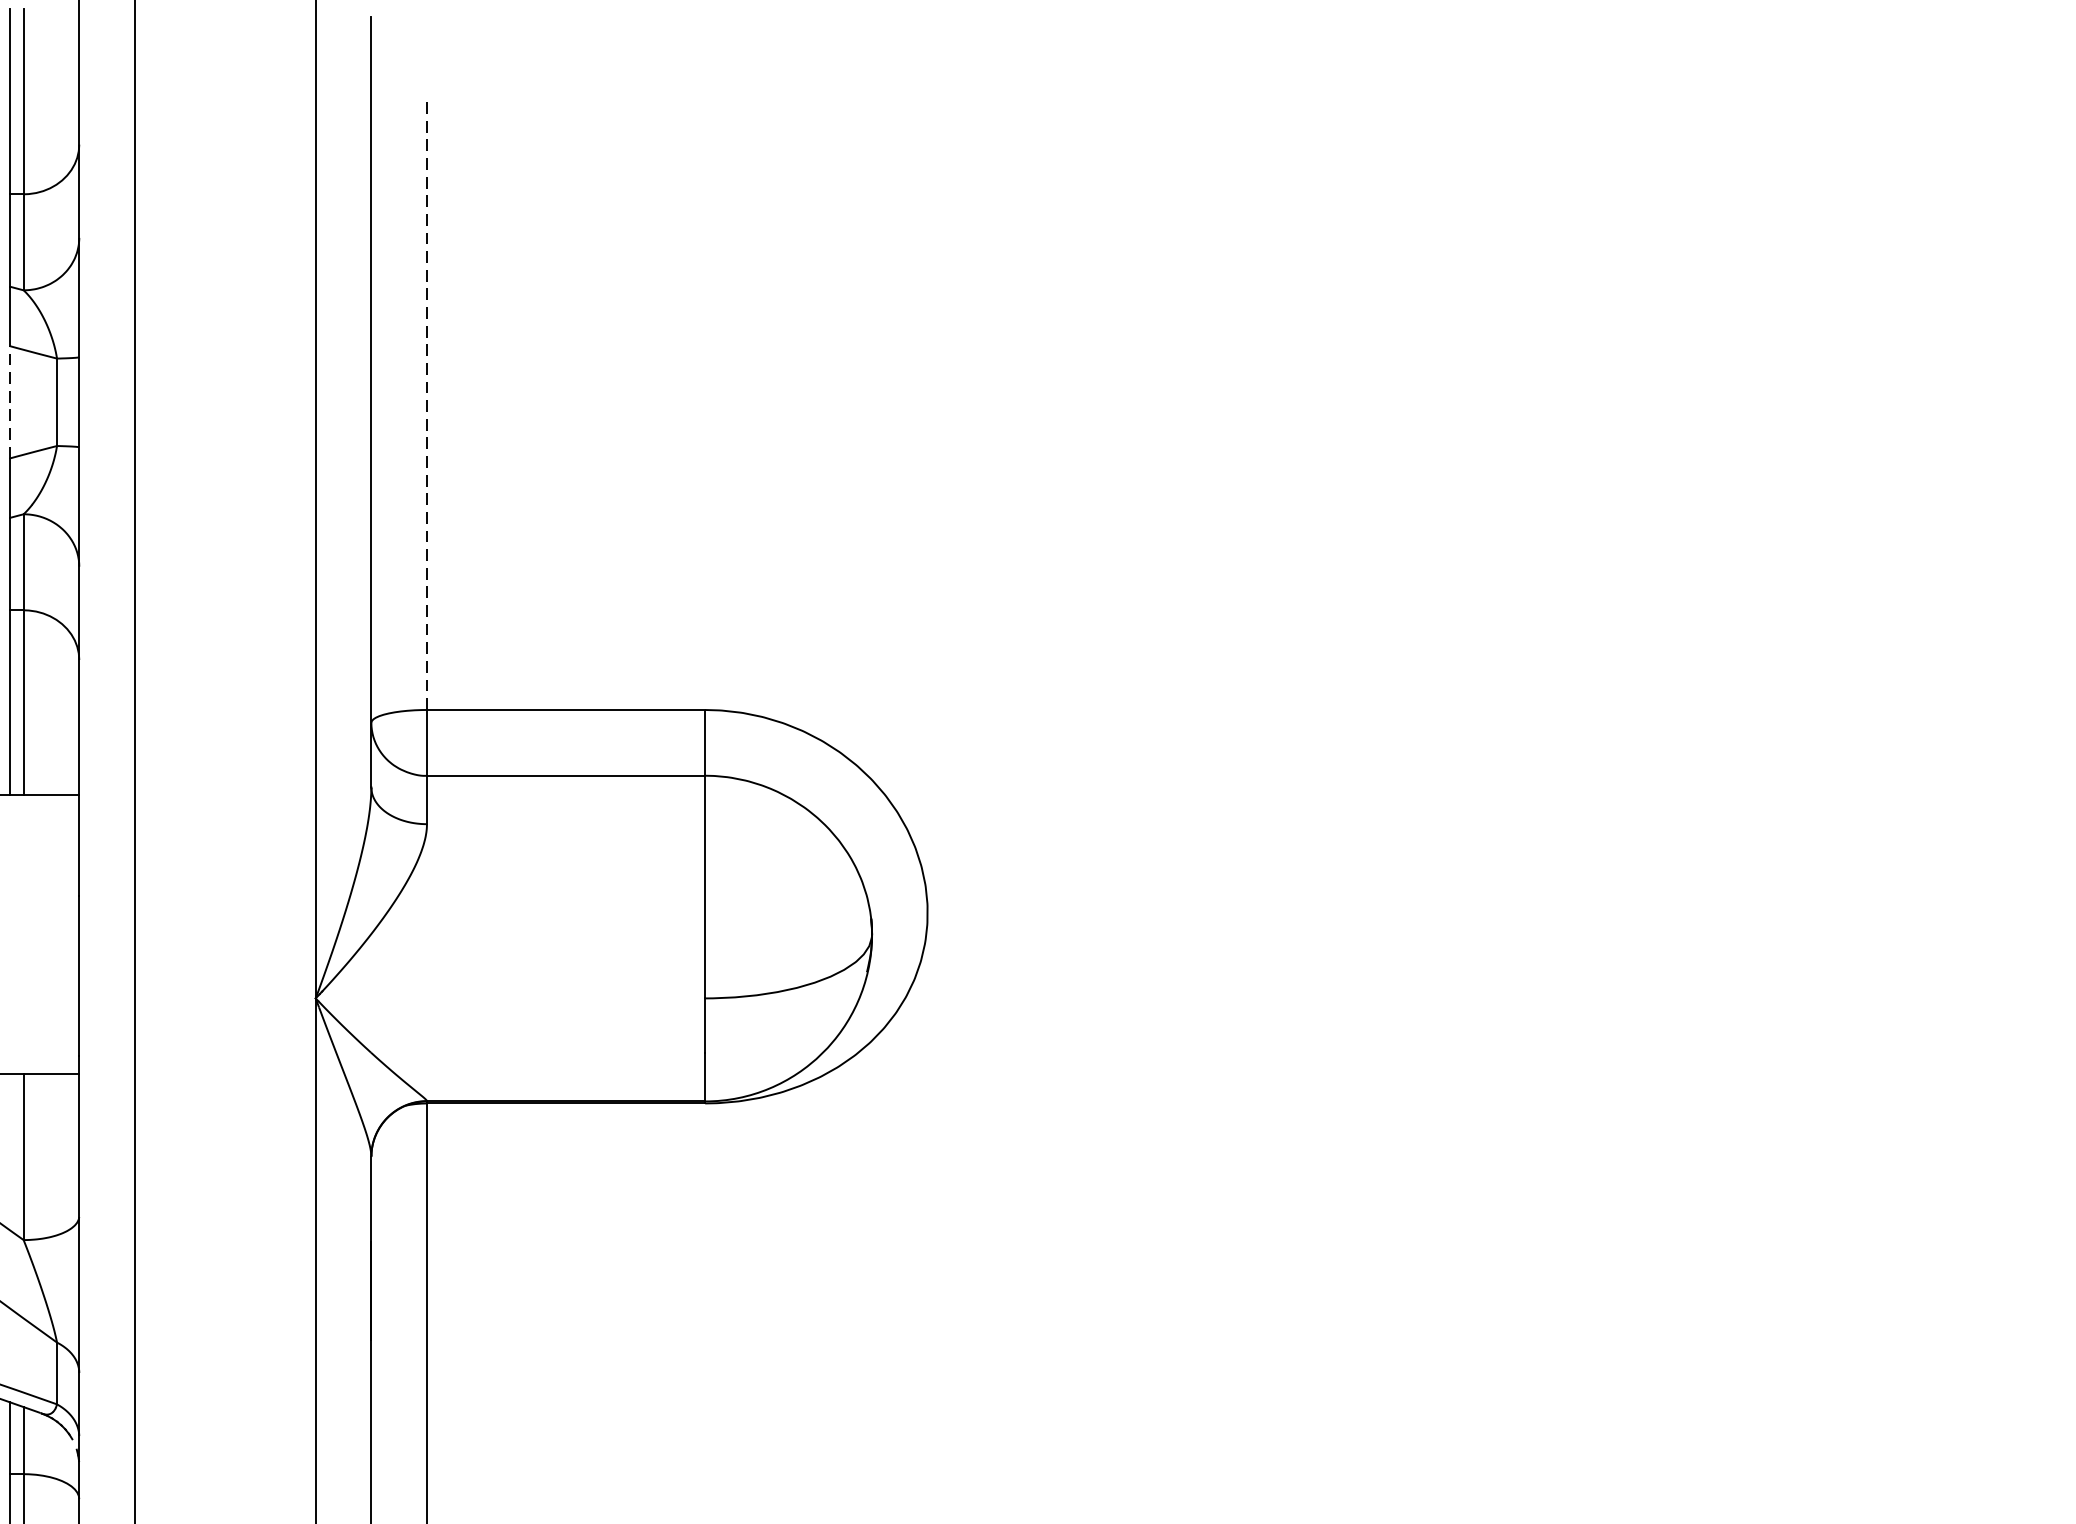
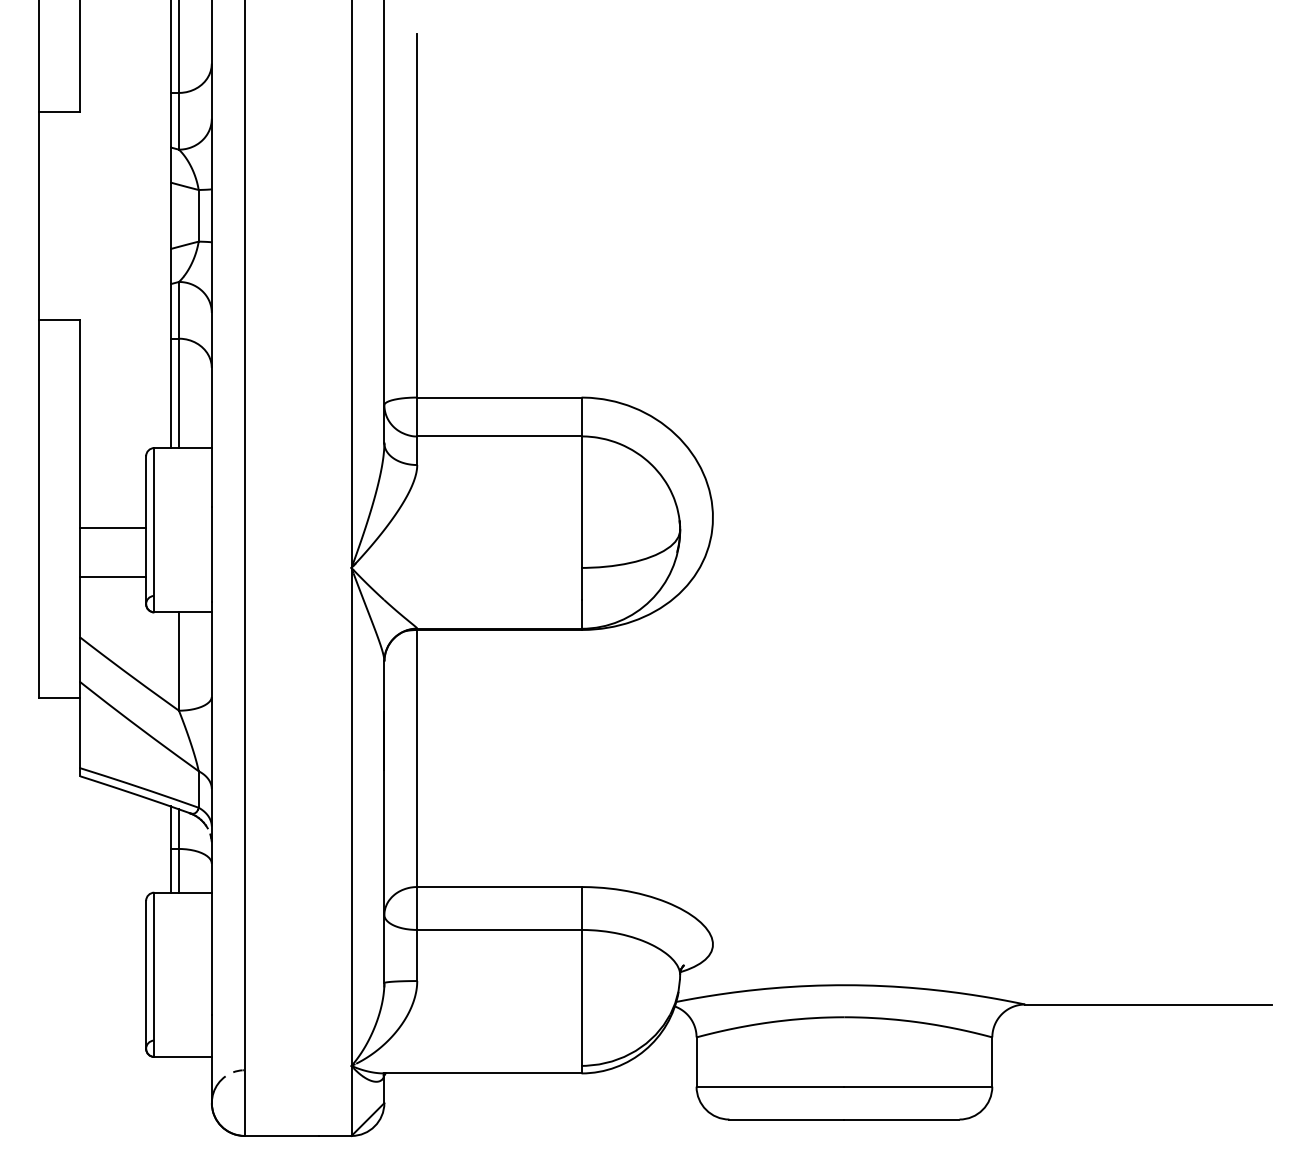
line: (9, 401) -> (170, 215), dashed -> solid
line: (427, 401) -> (417, 215), dashed -> solid

